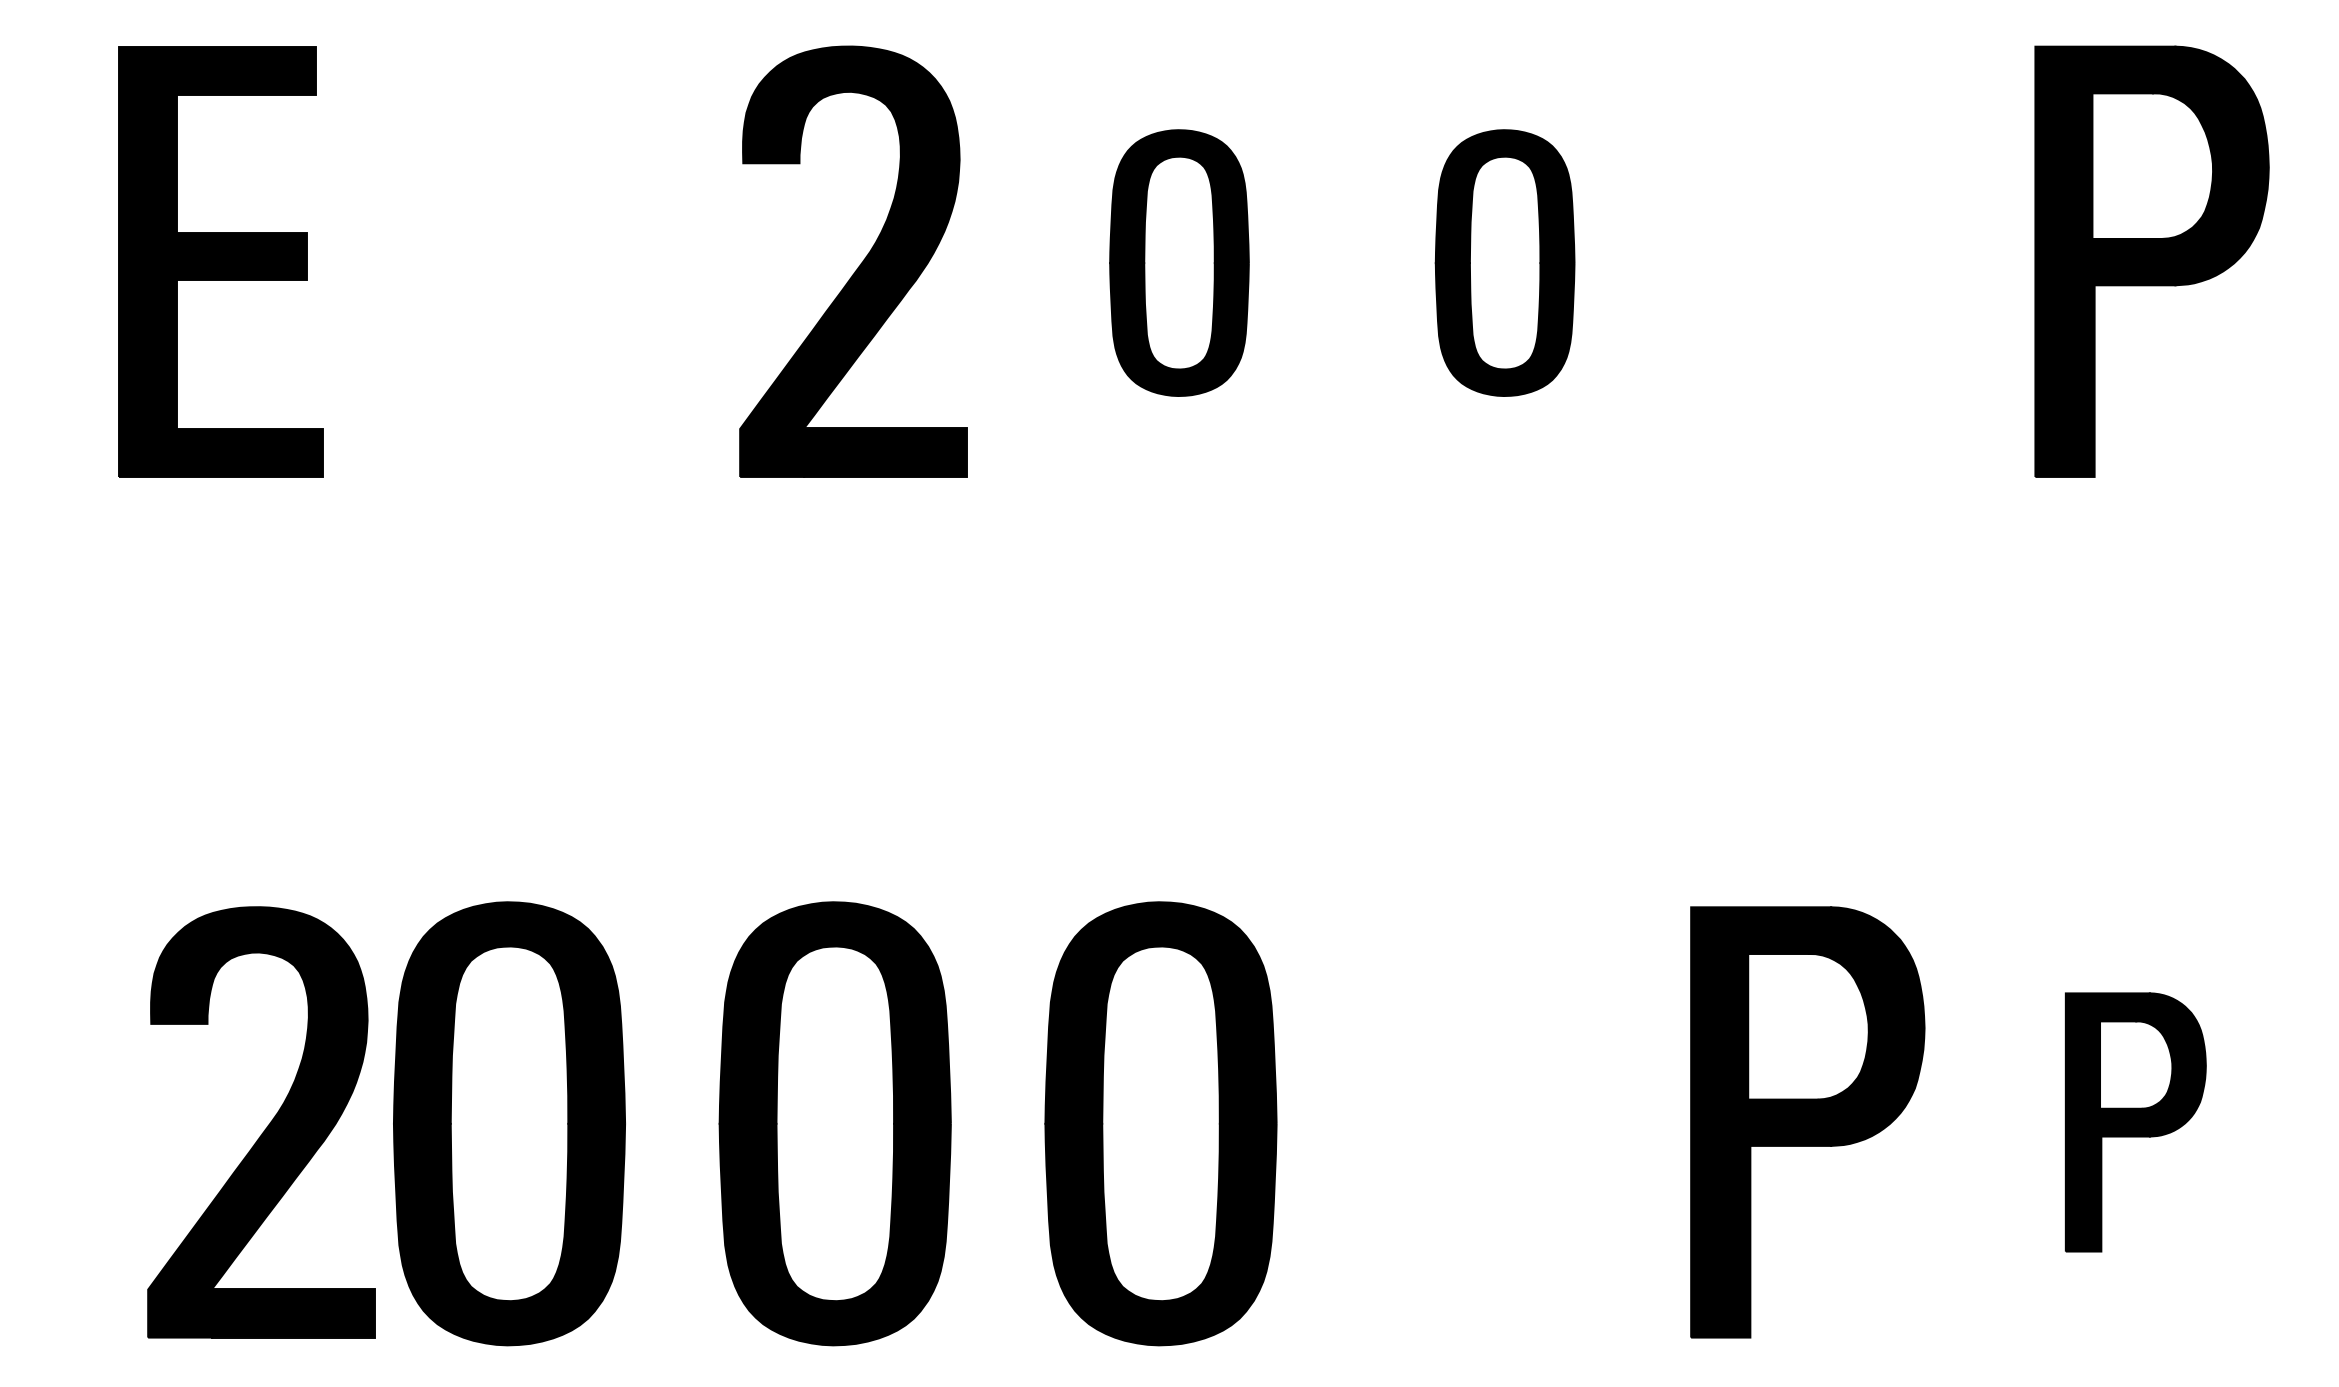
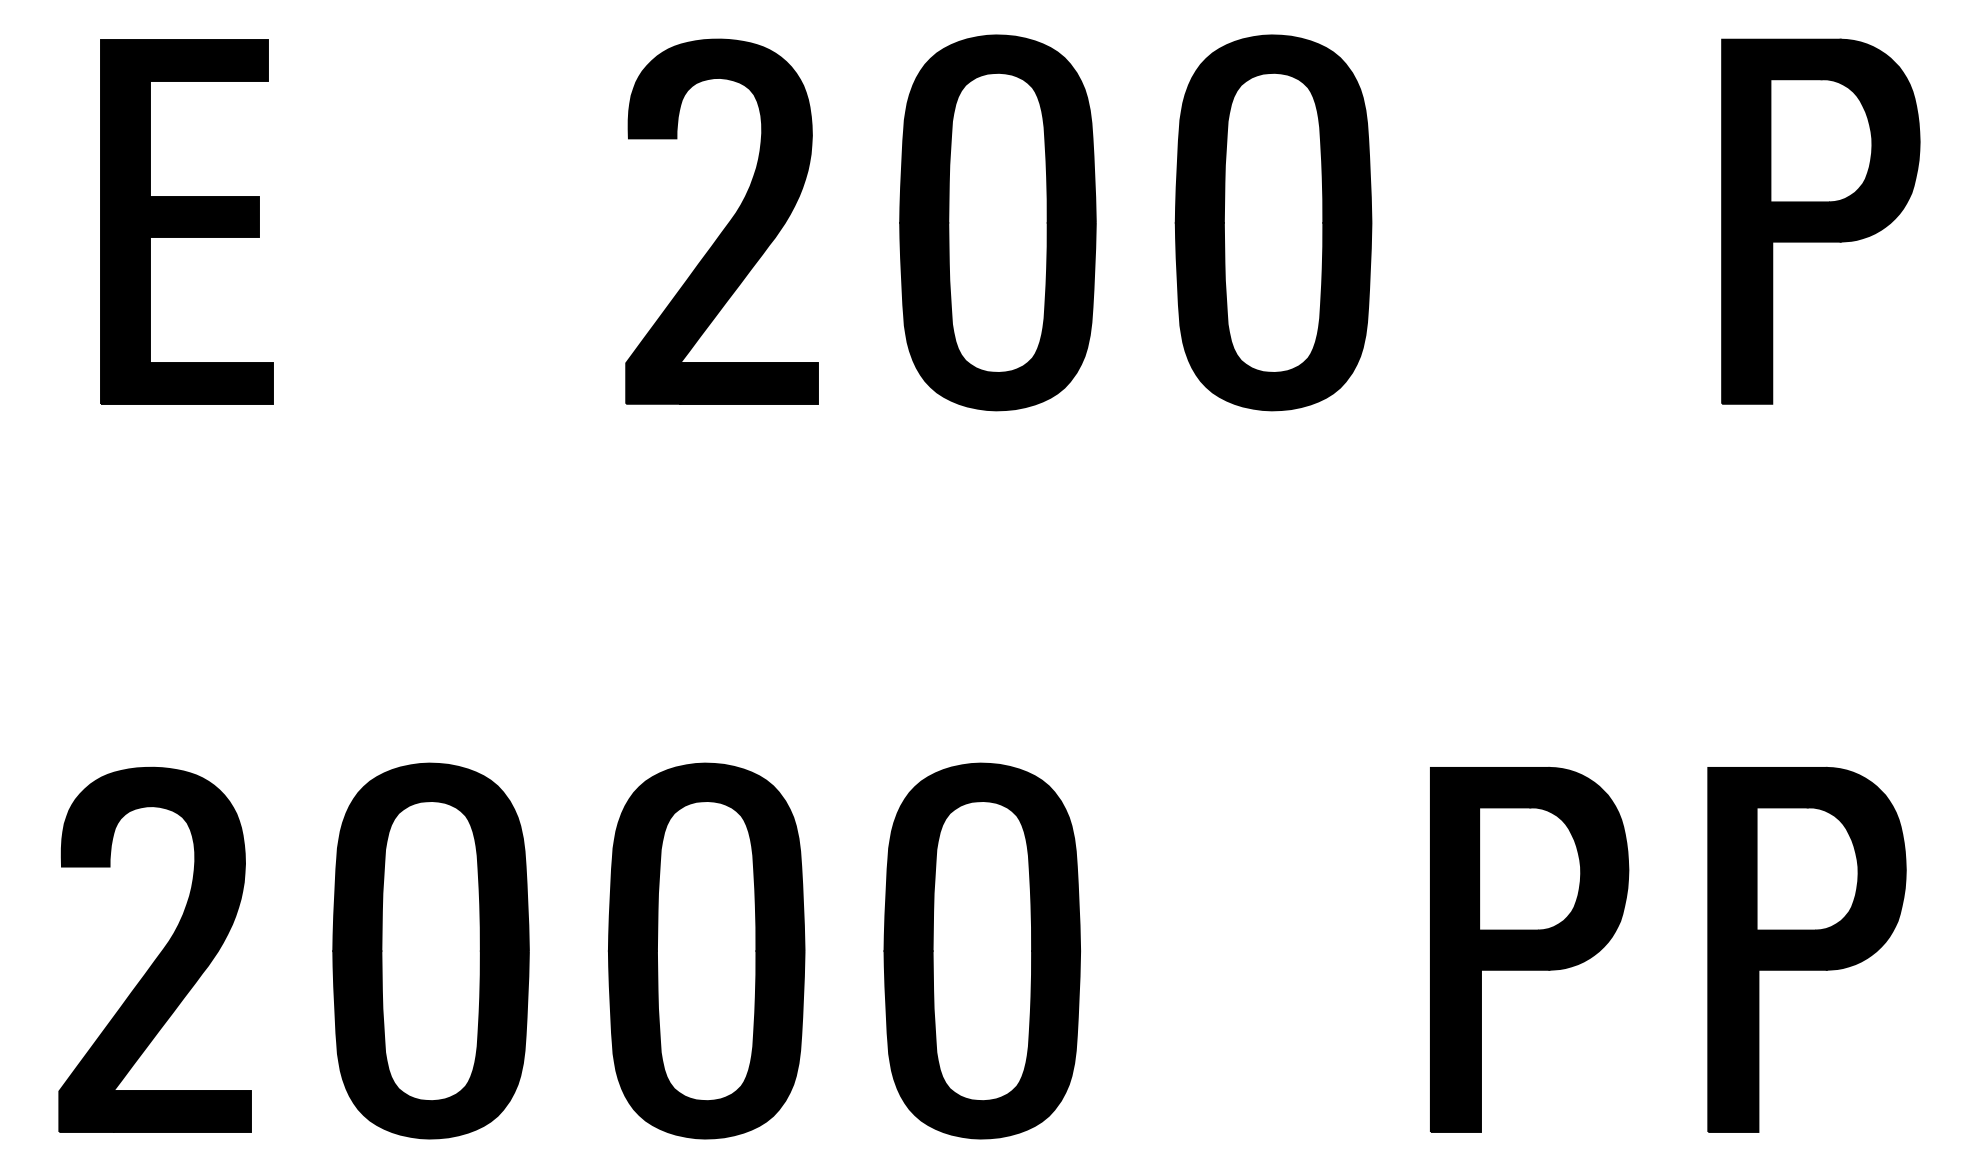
part: (1179, 262) -> (997, 222), size x1.67
part: (1504, 262) -> (1272, 222), size x1.67
part: (2135, 1122) -> (1806, 949), size x1.67
part: (267, 1125) -> (160, 952), moved

